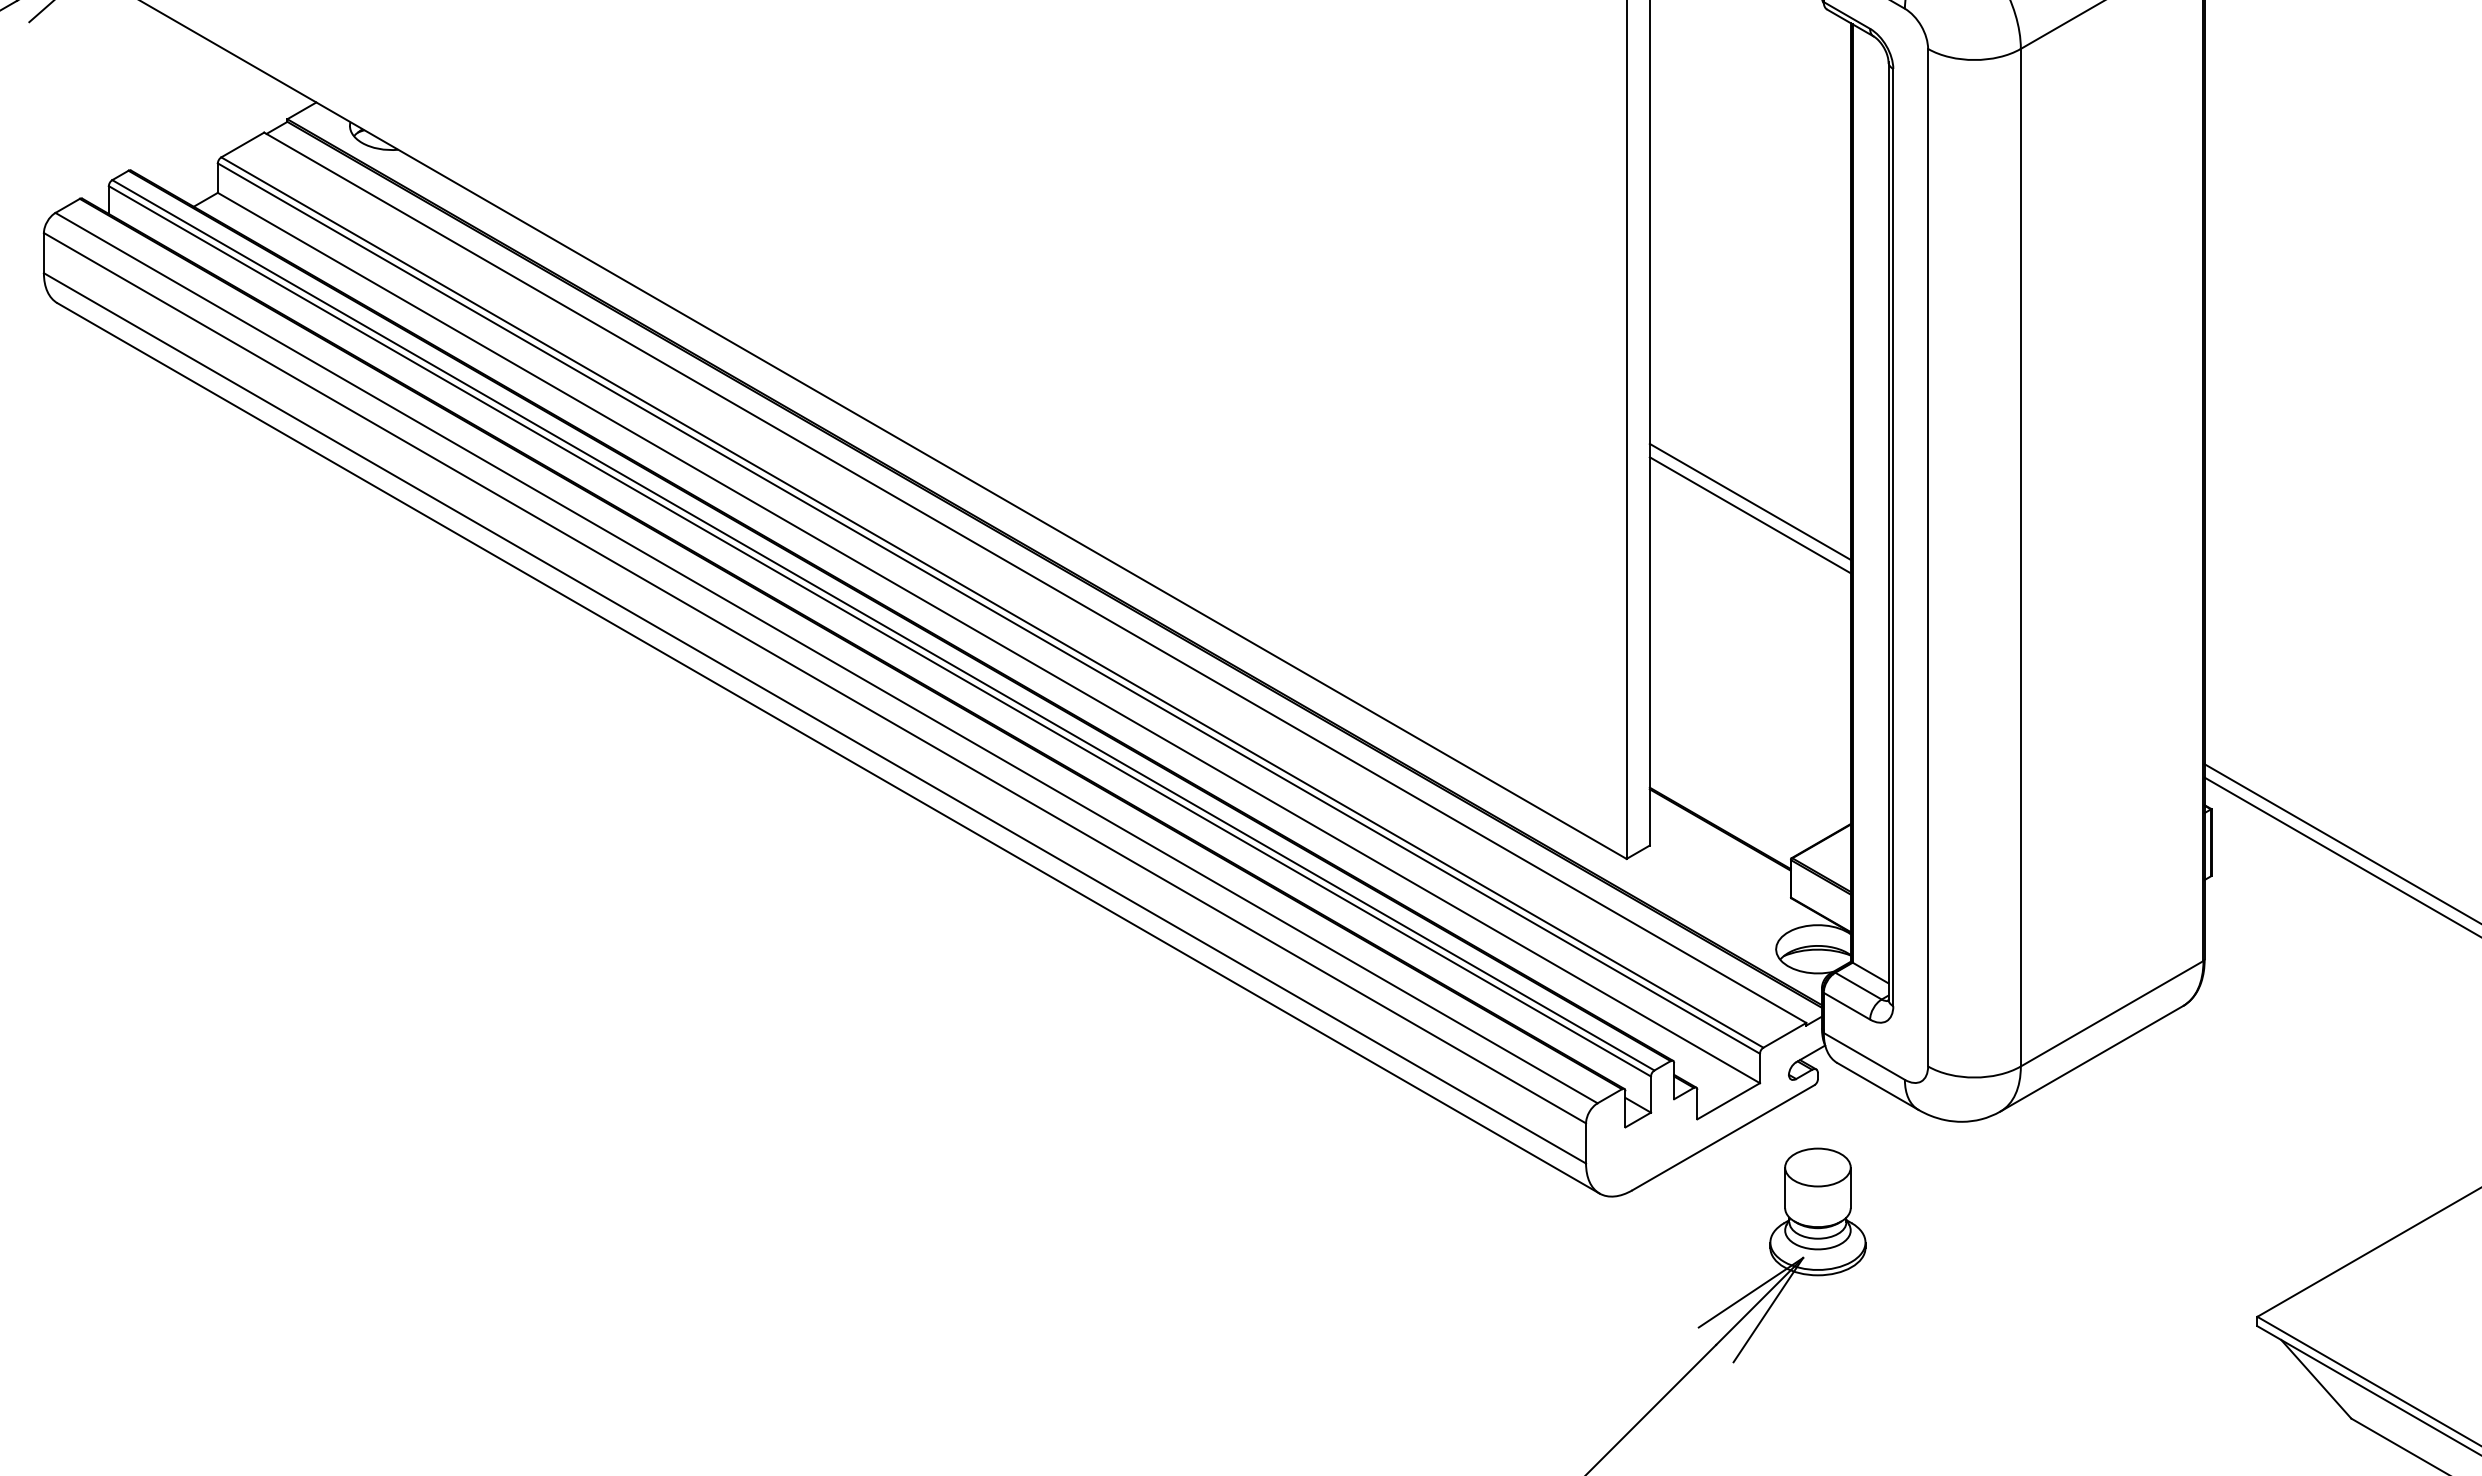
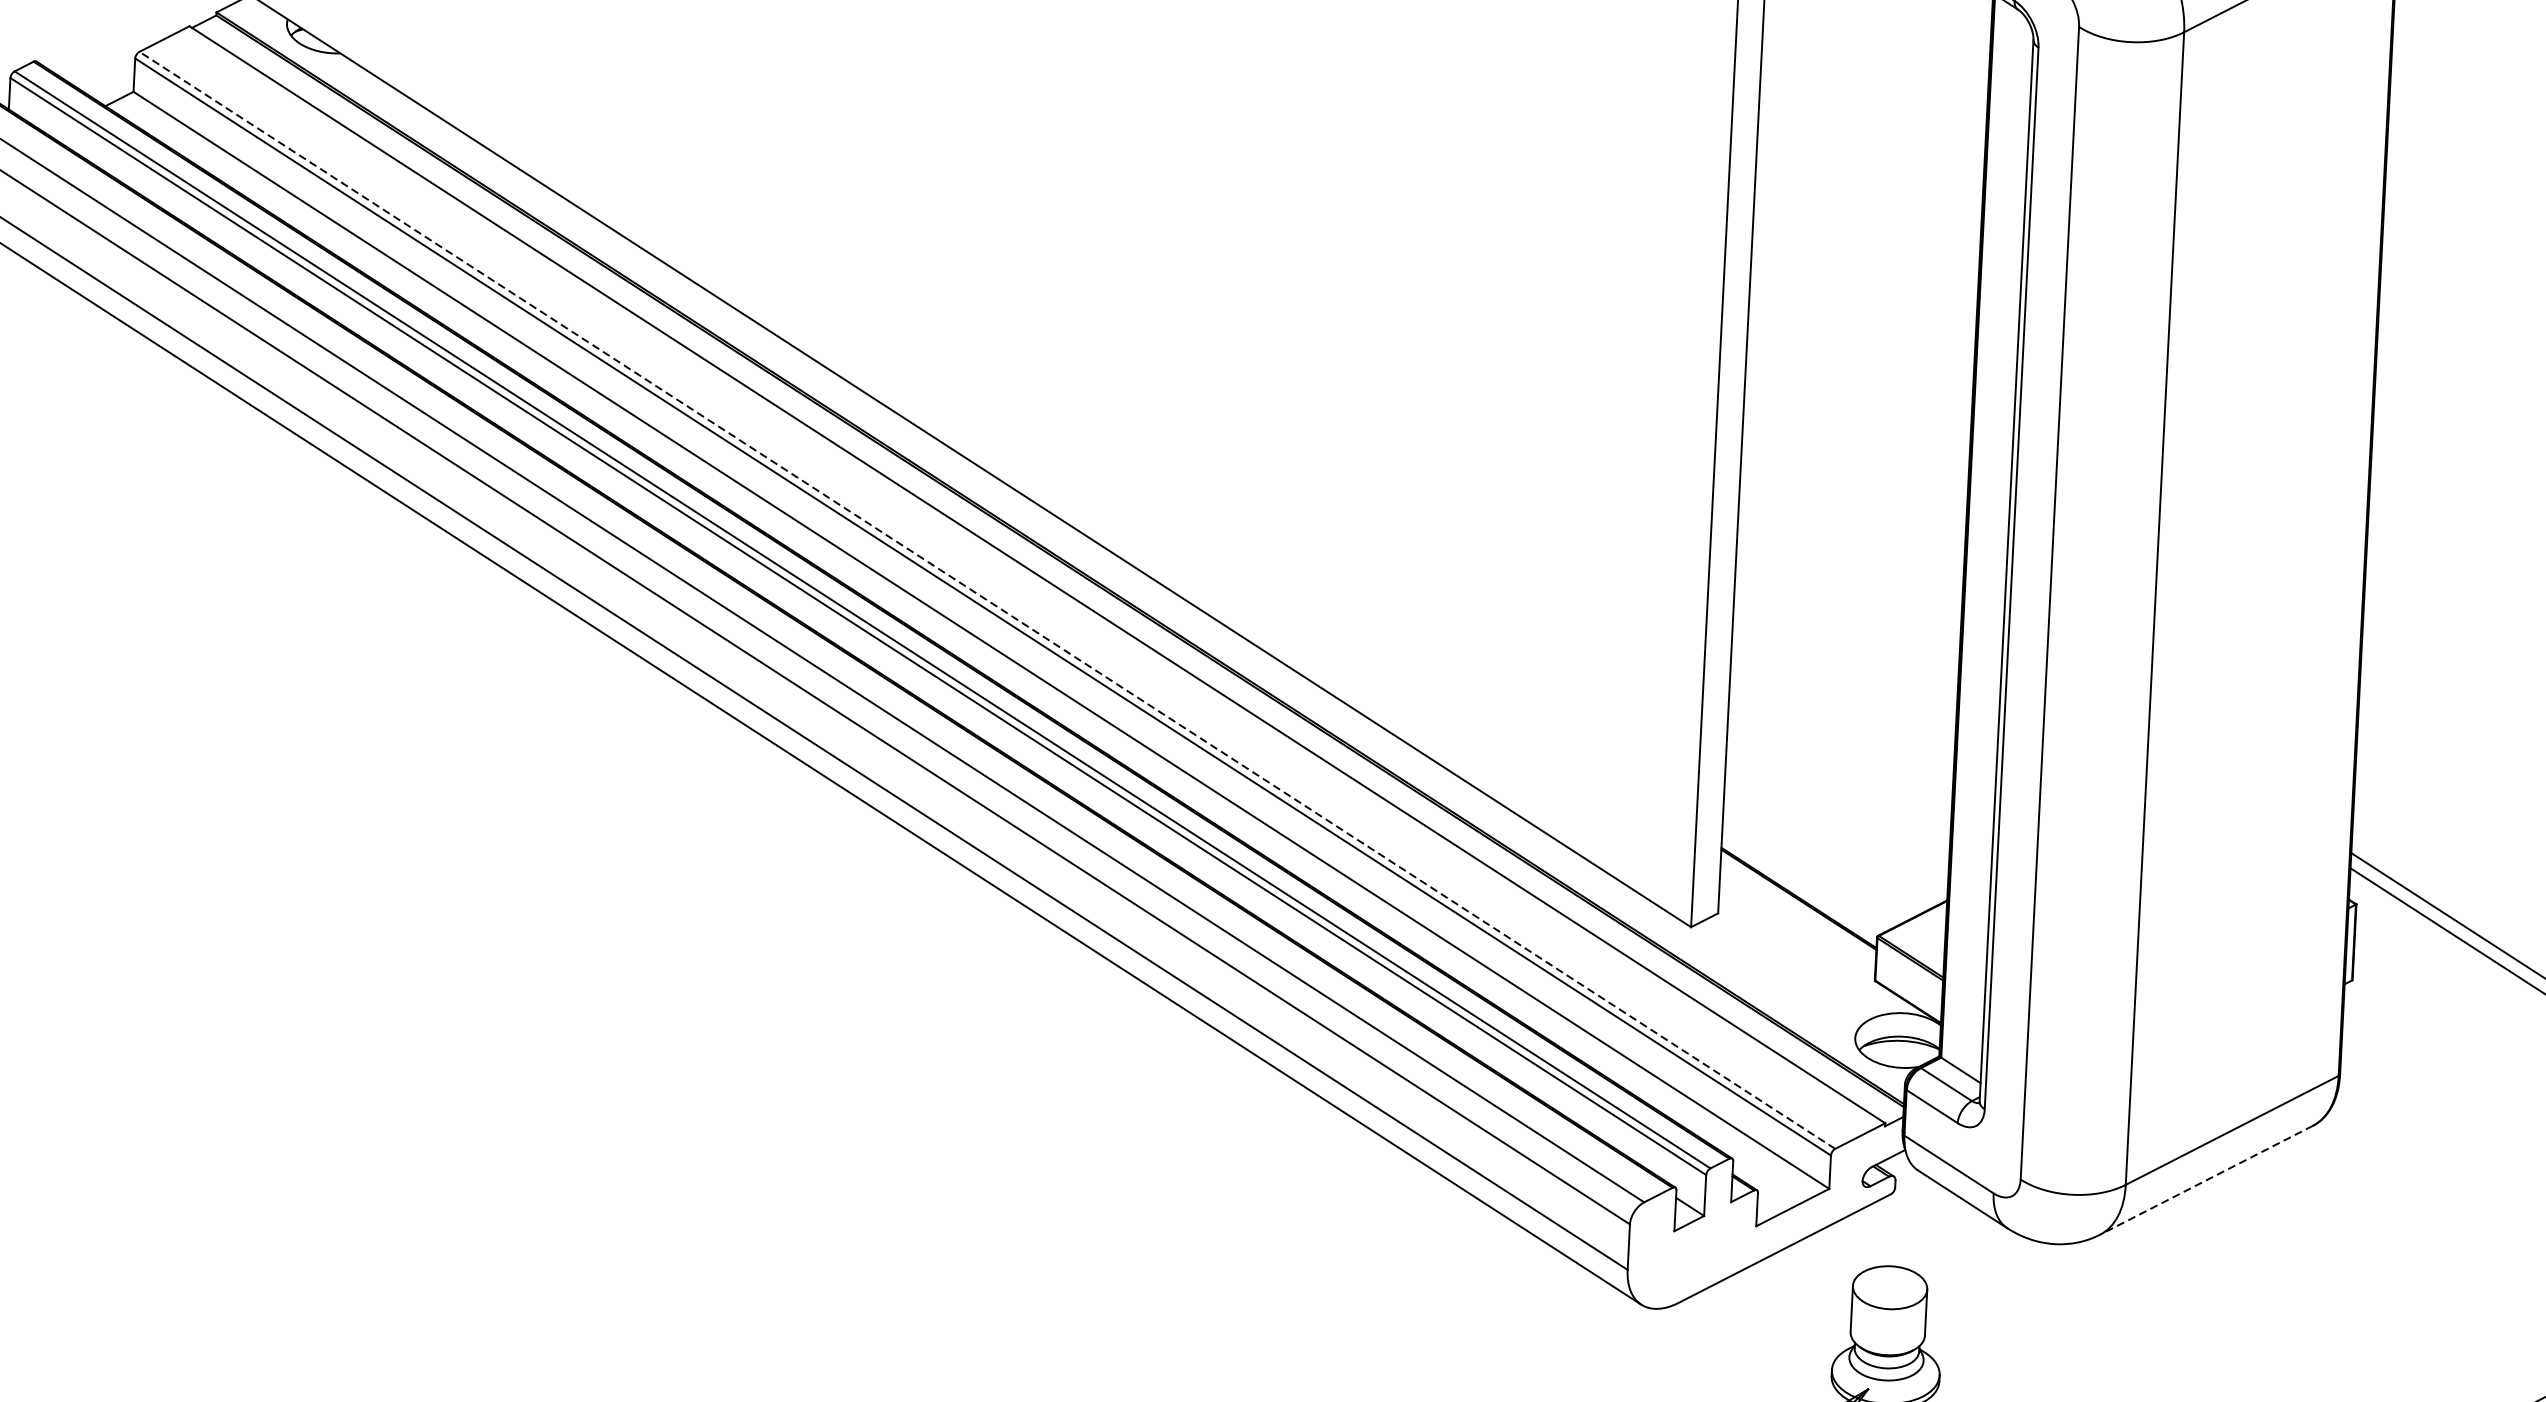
line: (1749, 501) -> (1850, 529), removed
line: (1749, 515) -> (1849, 545), removed
line: (991, 602) -> (986, 600), solid -> dashed
line: (2091, 1059) -> (2206, 1181), solid -> dashed

